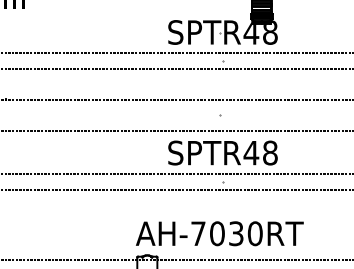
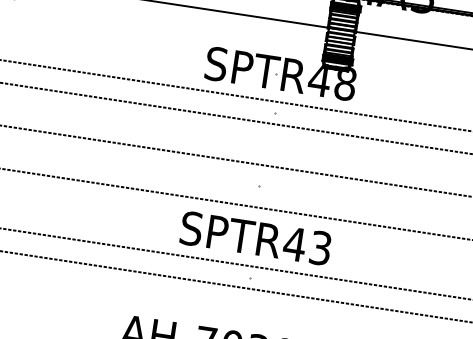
text: (270, 152) -> (321, 247), SPTR48 -> SPTR43

